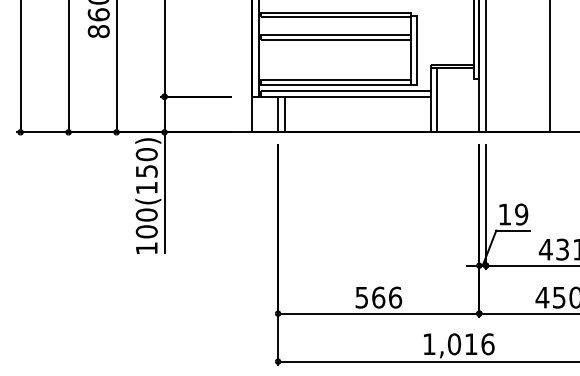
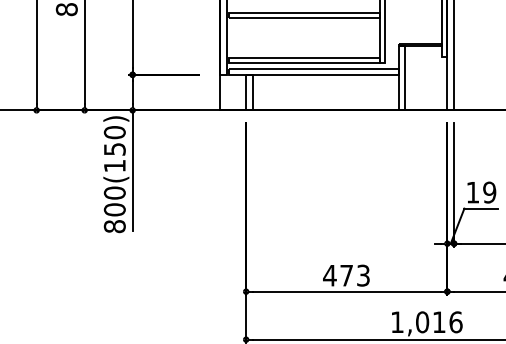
text: (146, 248) -> (114, 226), 100(150) -> 800(150)
text: (378, 297) -> (346, 275), 566 -> 473

